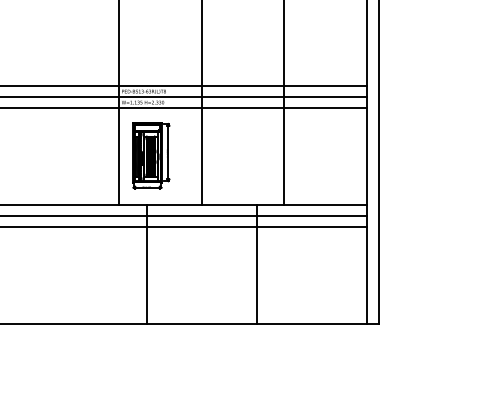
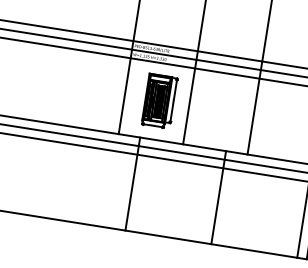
part: (151, 155) -> (160, 101), moved

